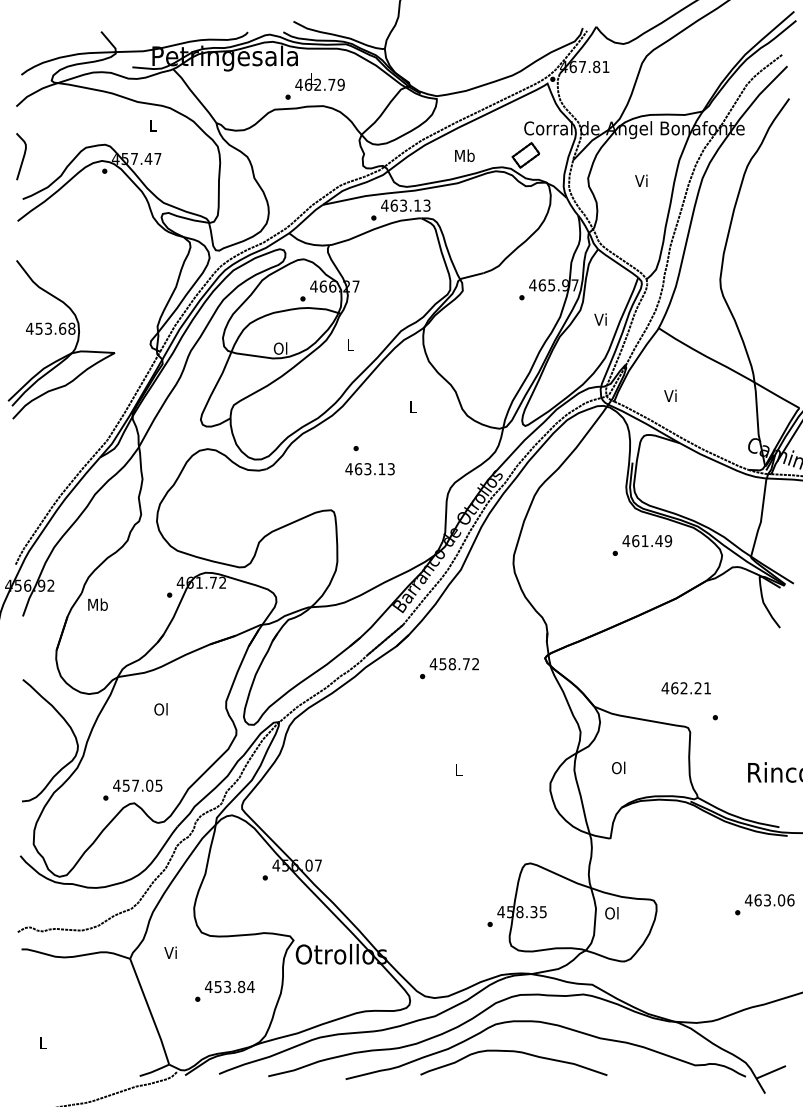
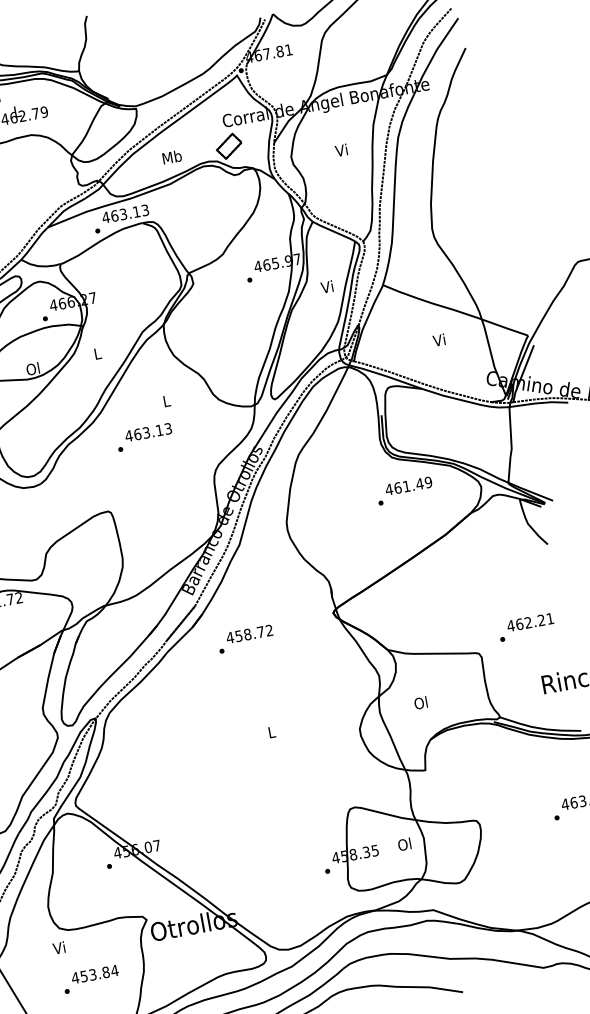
text: (670, 395) -> (439, 339), moved
text: (369, 469) -> (148, 432), moved
text: (685, 688) -> (529, 622), moved
text: (611, 913) -> (404, 844), moved
text: (170, 952) -> (58, 947), moved

